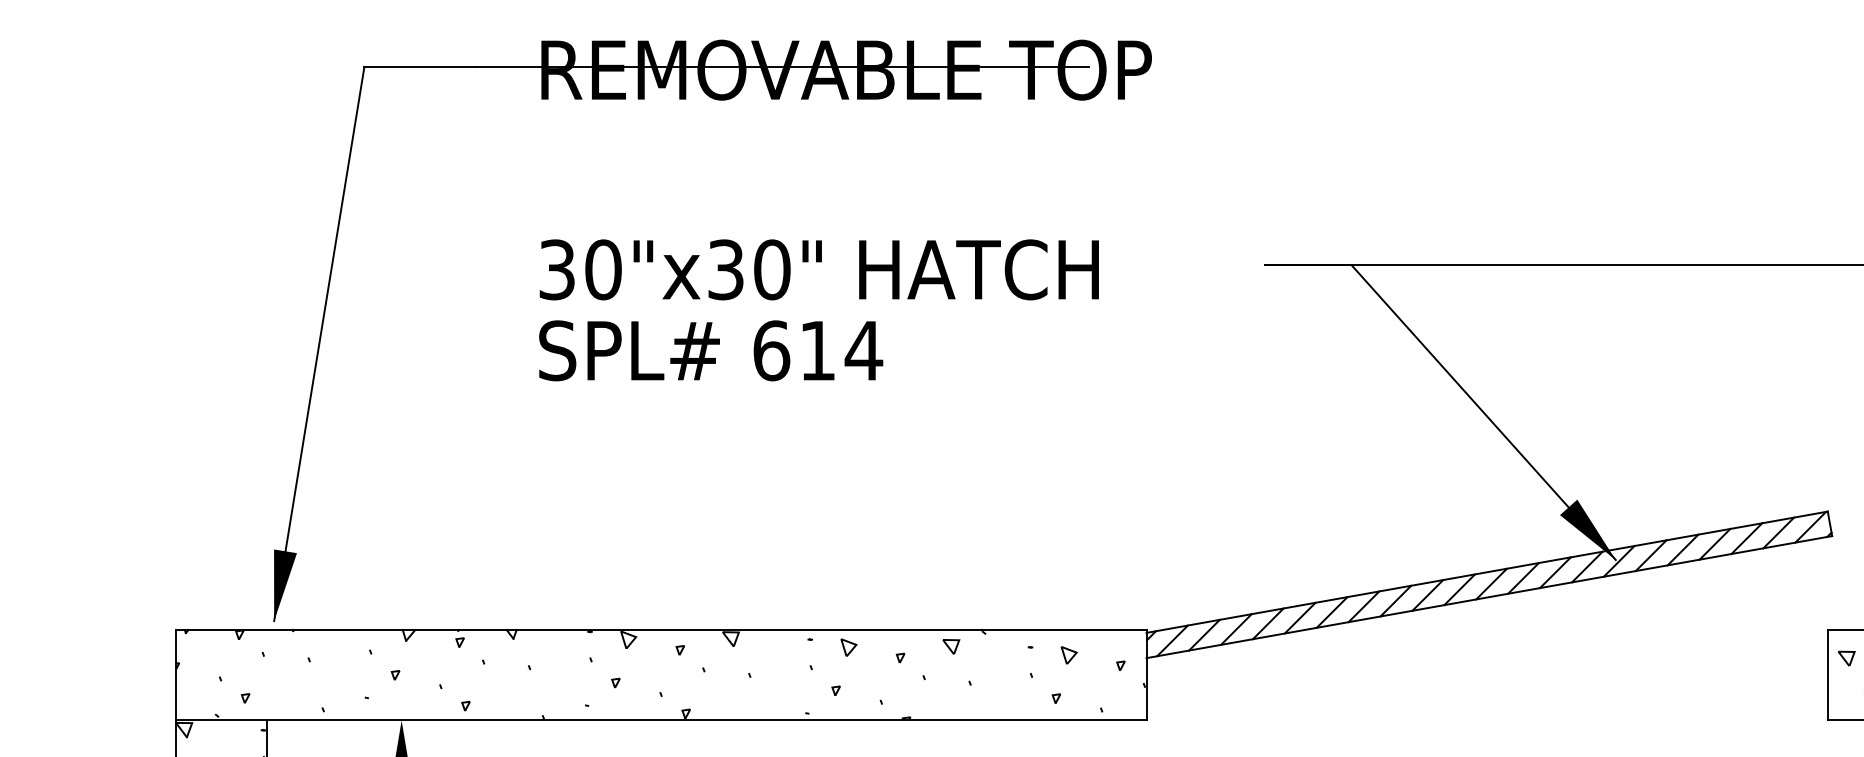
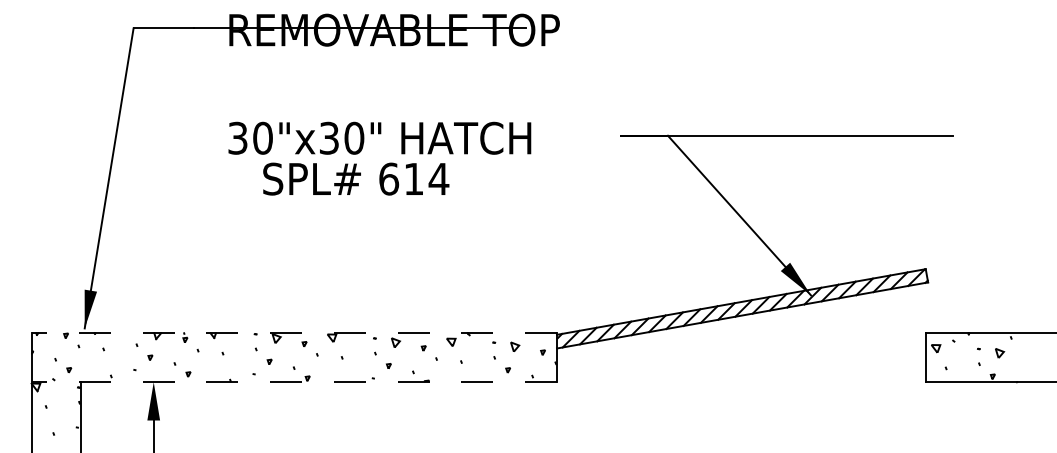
text: (711, 349) -> (356, 178), moved
line: (661, 630) -> (294, 333), solid -> dashed
line: (661, 720) -> (294, 382), solid -> dashed

